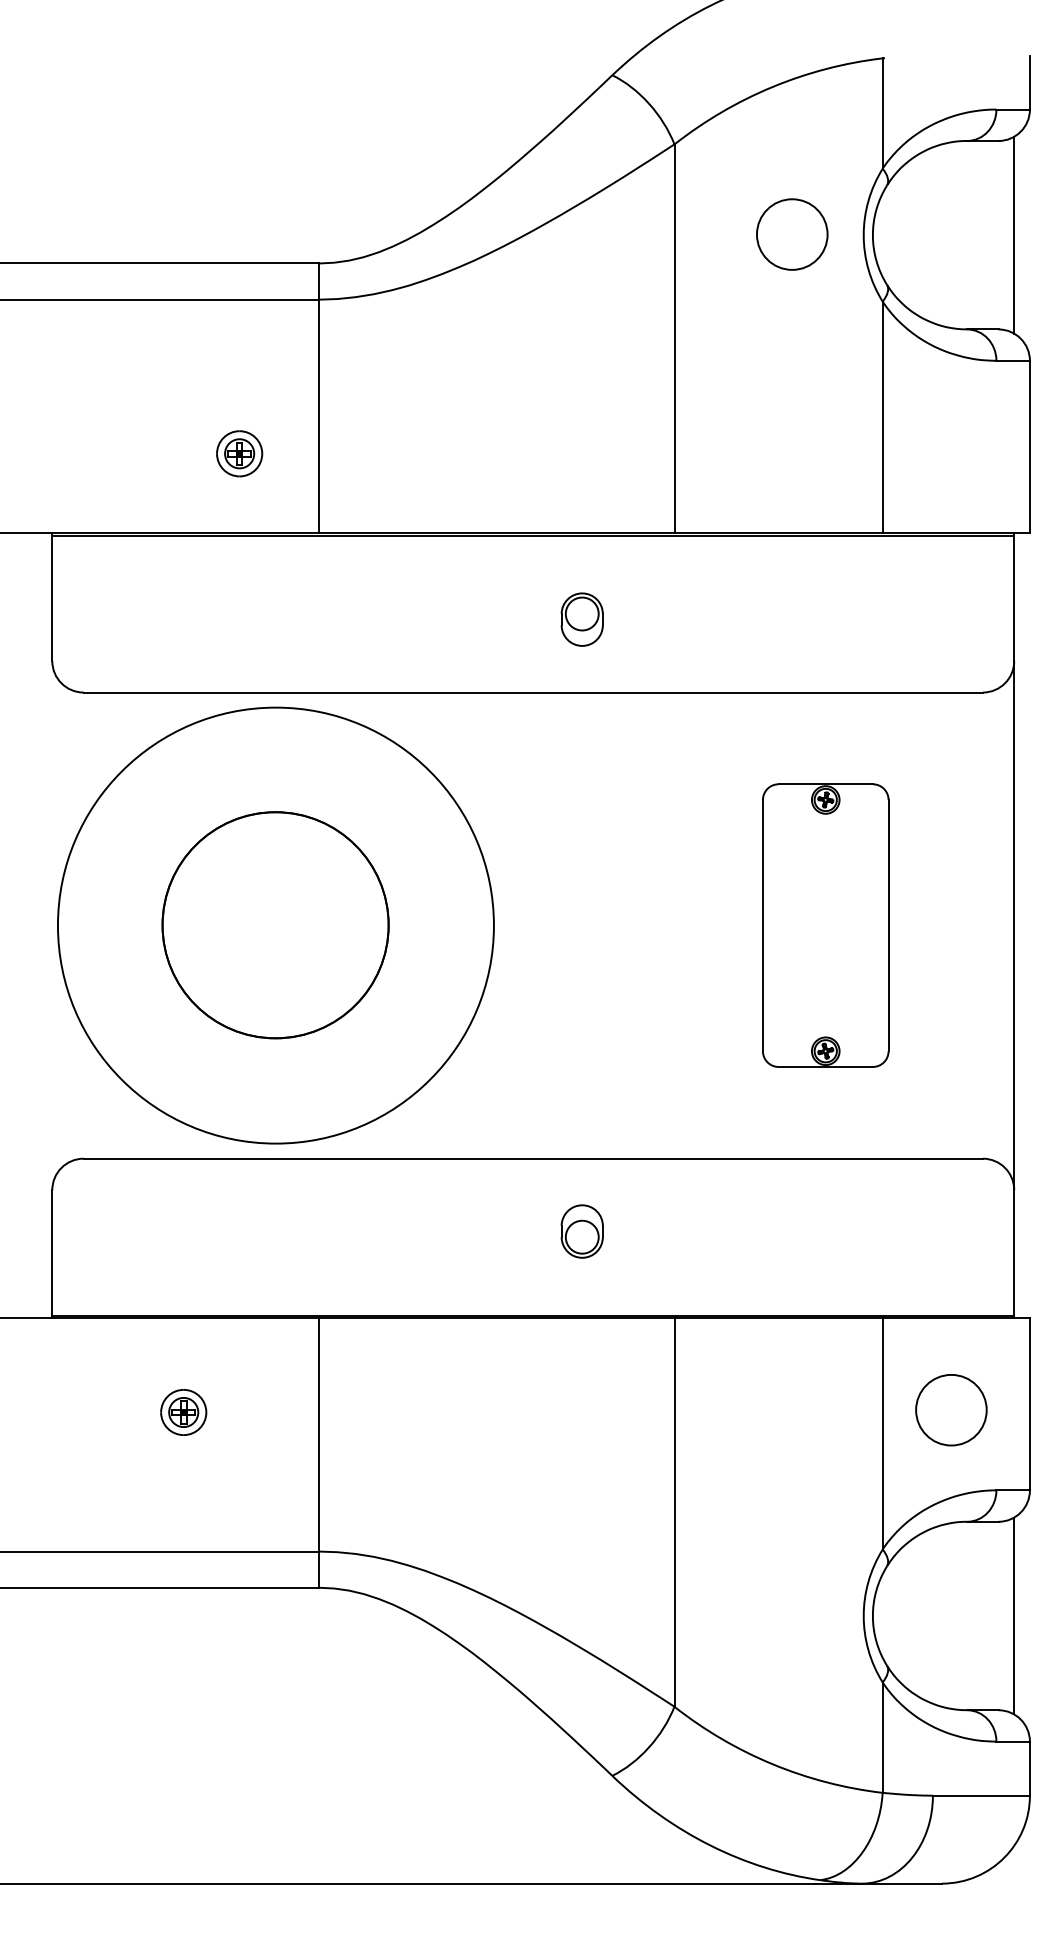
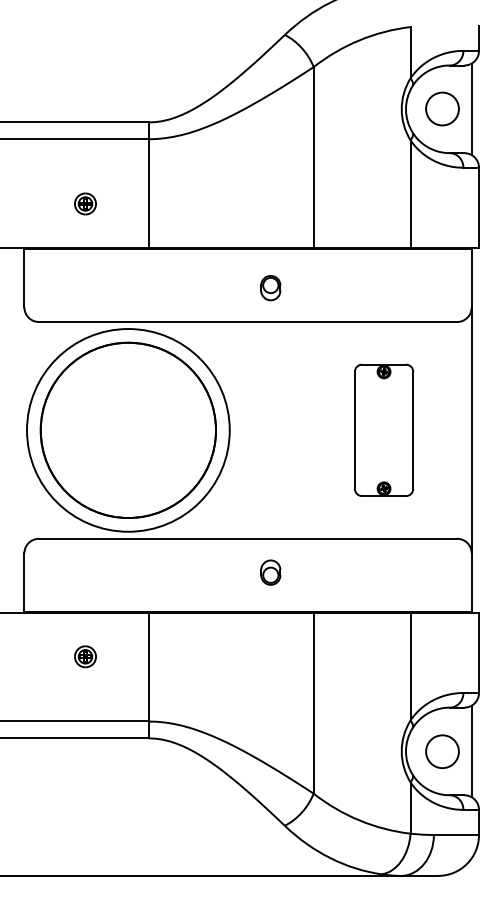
circle: (792, 233) -> (442, 108), moved
part: (239, 452) -> (85, 203), moved
circle: (274, 923) -> (127, 429), size x1.67
circle: (951, 1409) -> (442, 751), moved

